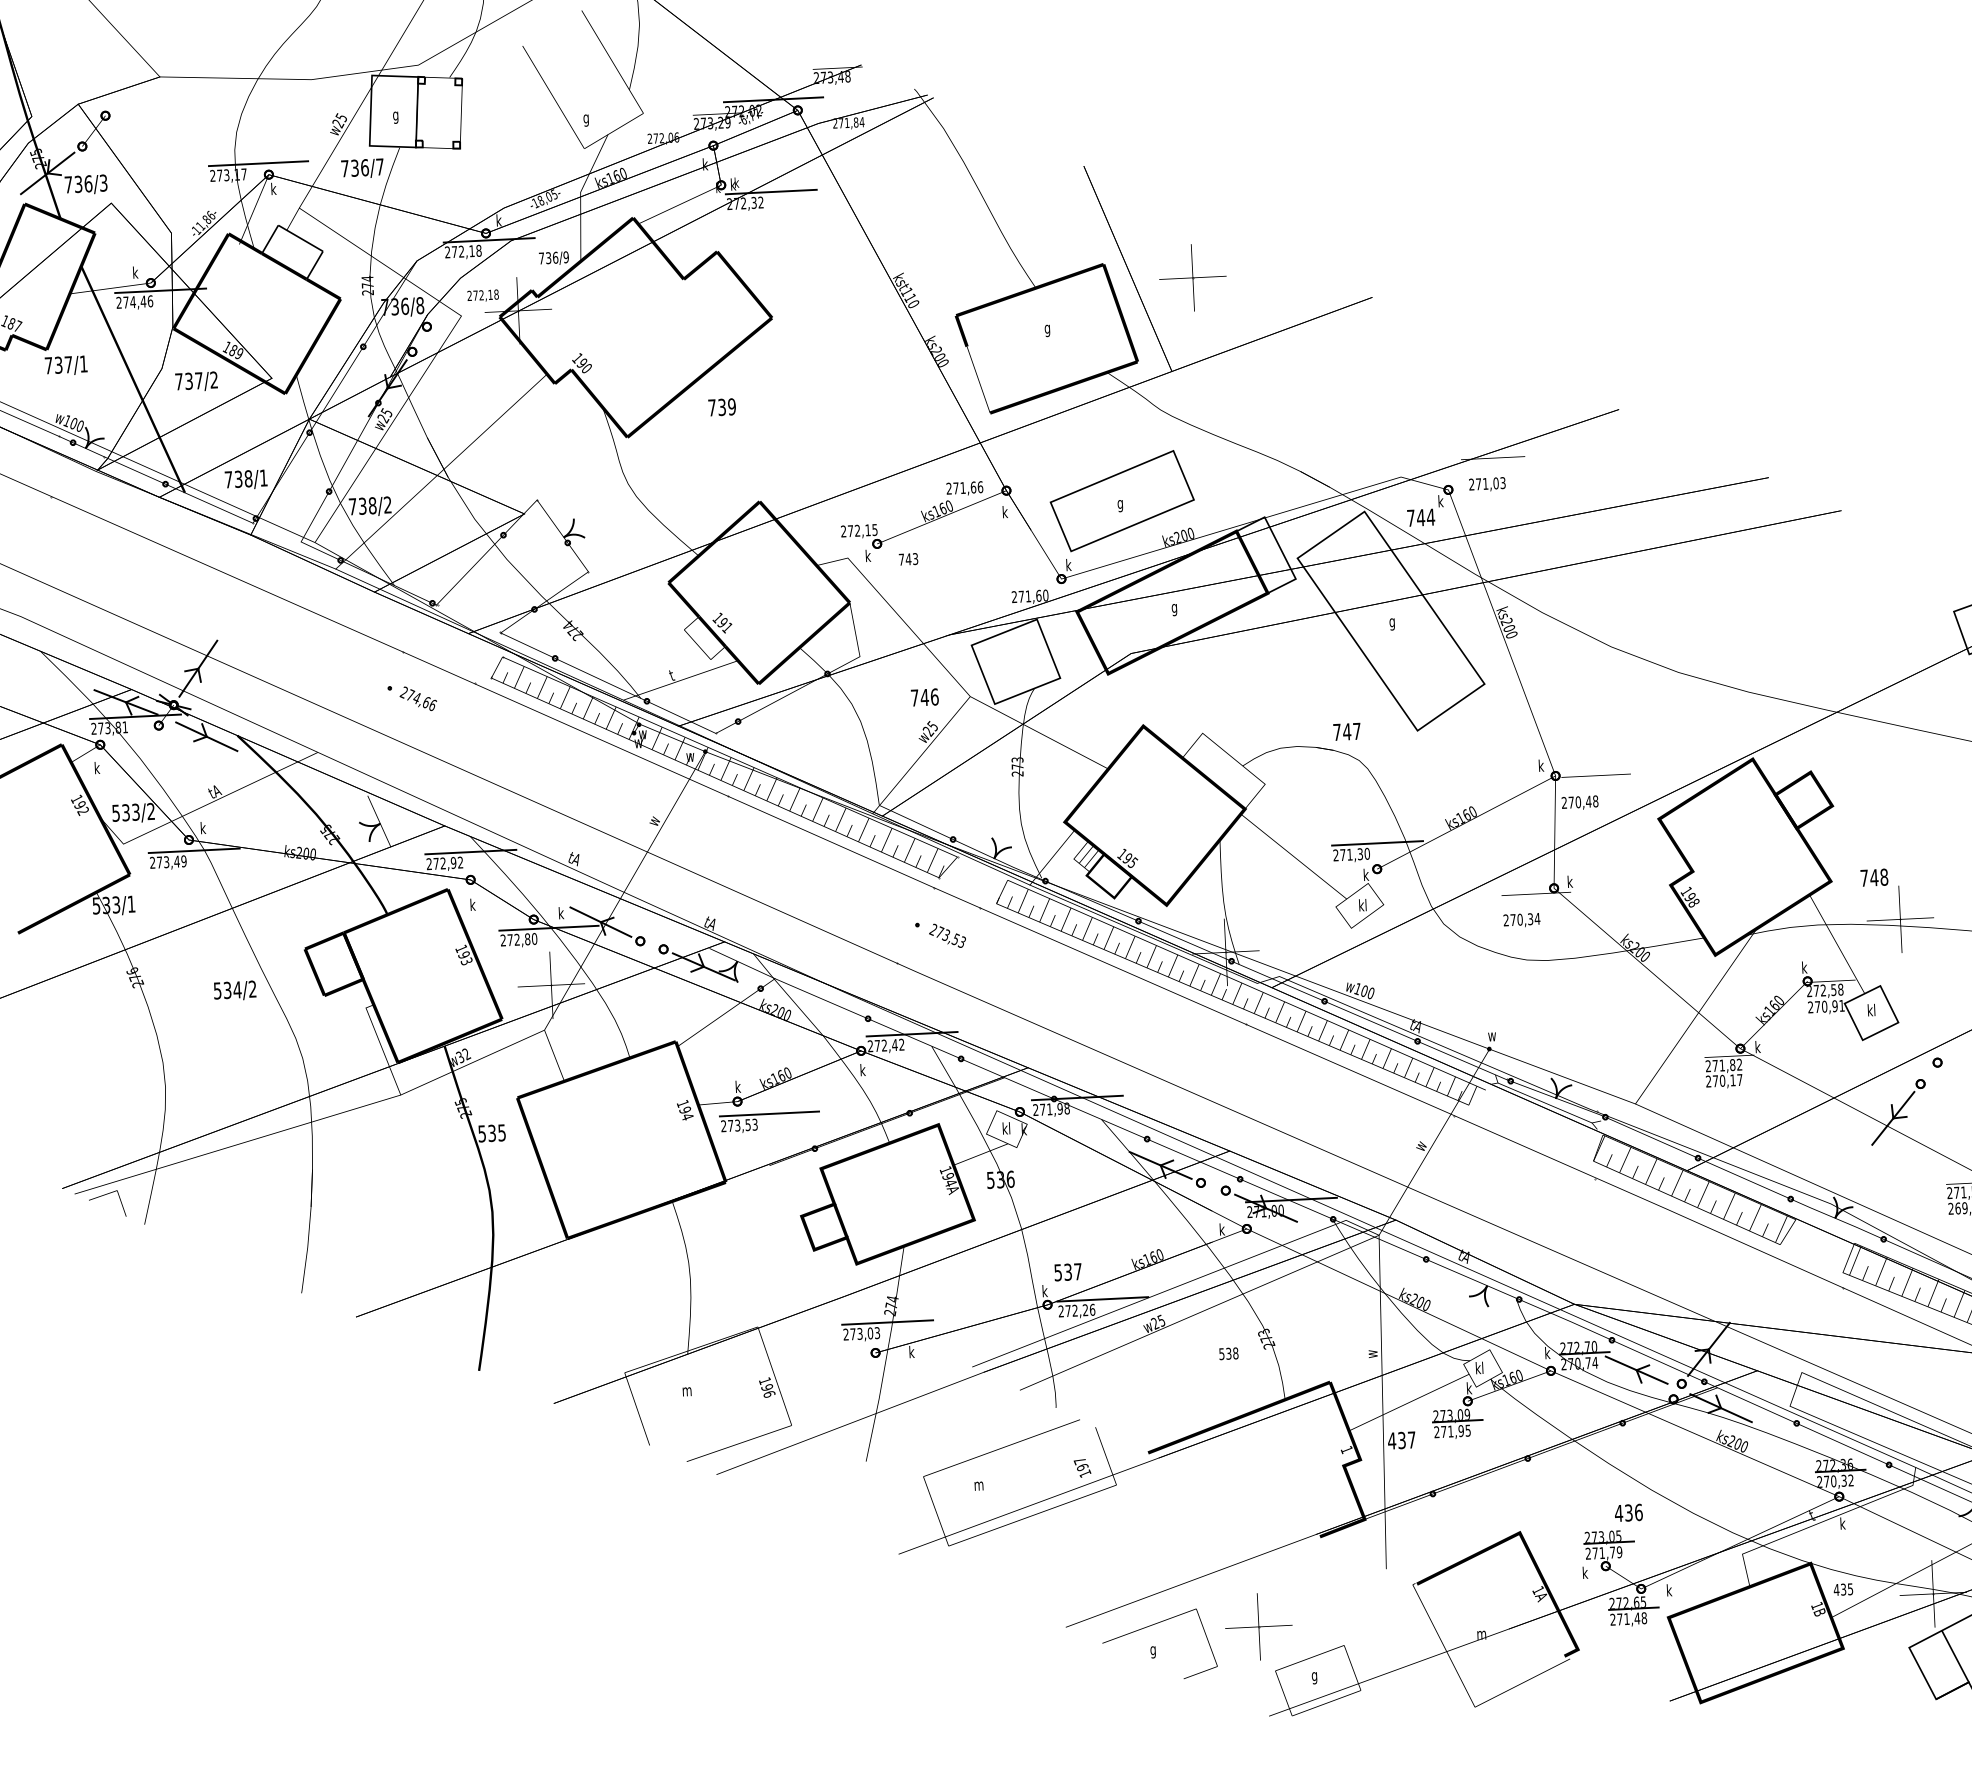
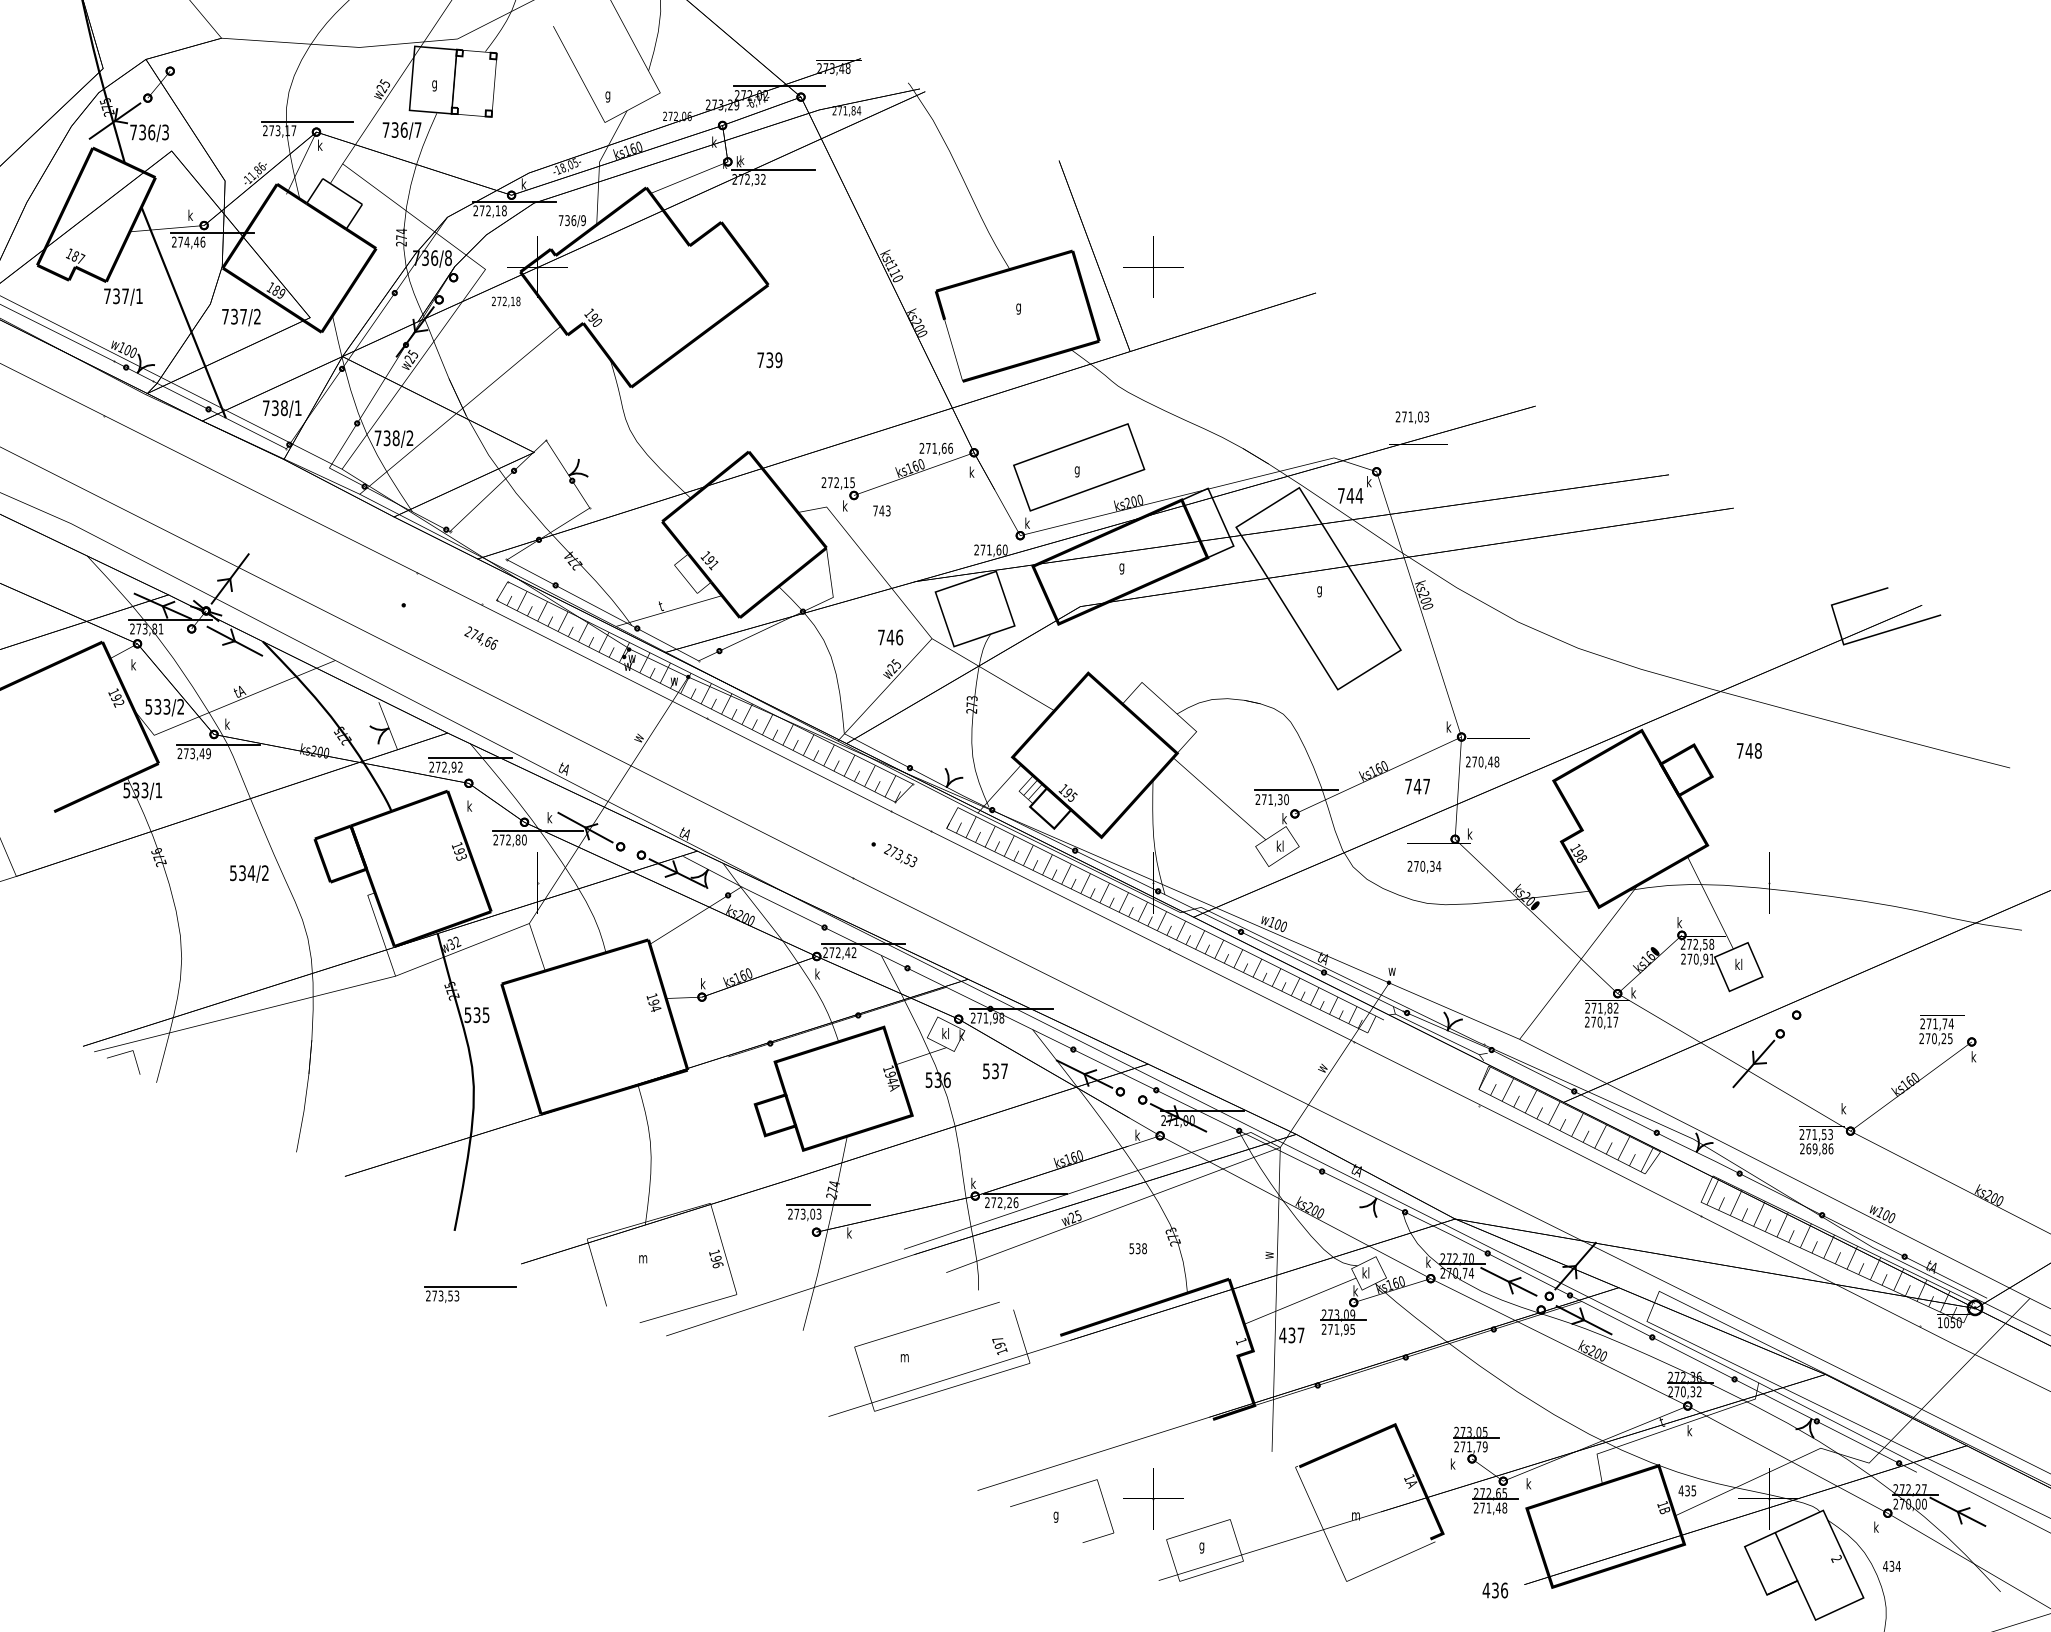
text: (483, 295) -> (506, 301), moved
text: (721, 407) -> (769, 360), moved
text: (1486, 484) -> (1411, 417), moved
text: (418, 698) -> (481, 637), moved
text: (1346, 731) -> (1417, 786), moved
text: (1874, 877) -> (1749, 750), moved
part: (769, 1114) -> (470, 1287), moved
text: (1068, 1272) -> (995, 1071), moved
text: (1628, 1512) -> (1495, 1590), moved

